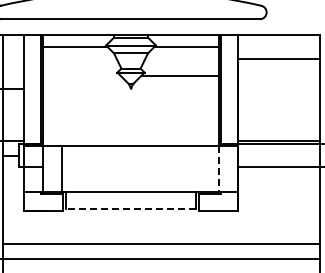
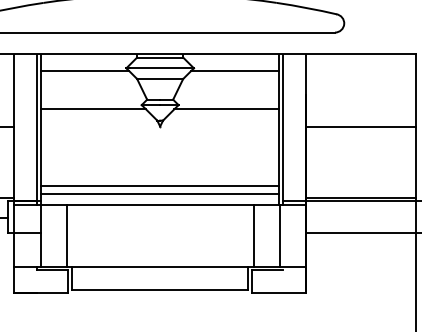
line: (278, 58) -> (360, 126), moved
line: (81, 75) -> (92, 108), added
line: (130, 132) -> (159, 186), added
line: (130, 137) -> (159, 193), added
line: (199, 168) -> (253, 235), added
line: (219, 168) -> (280, 235), dashed -> solid
line: (131, 209) -> (160, 290), dashed -> solid

